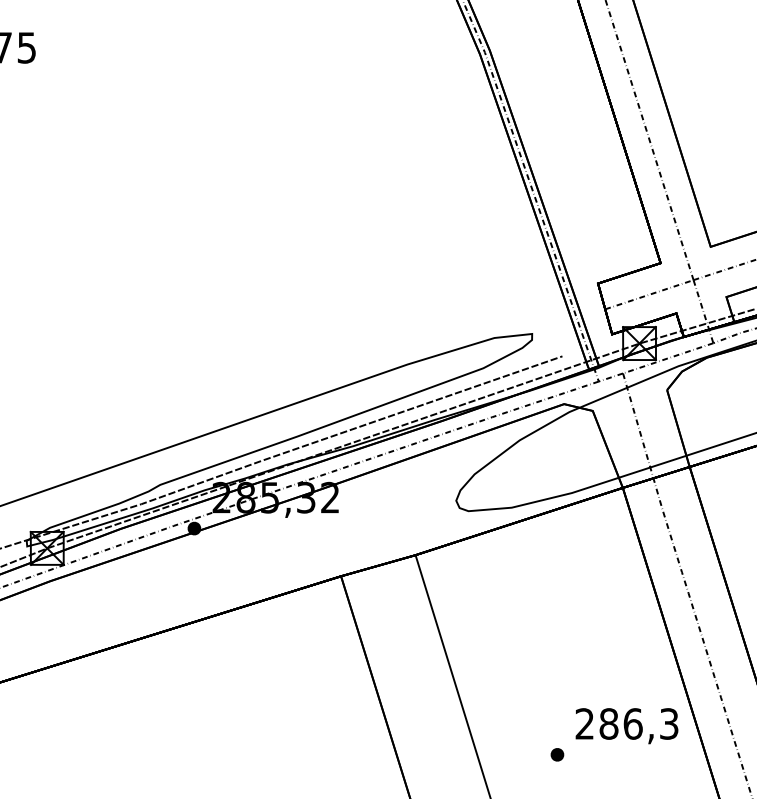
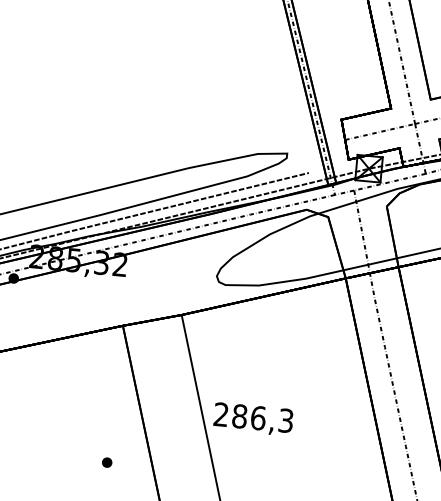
text: (626, 726) -> (253, 419), moved
part: (557, 754) -> (107, 462), moved

